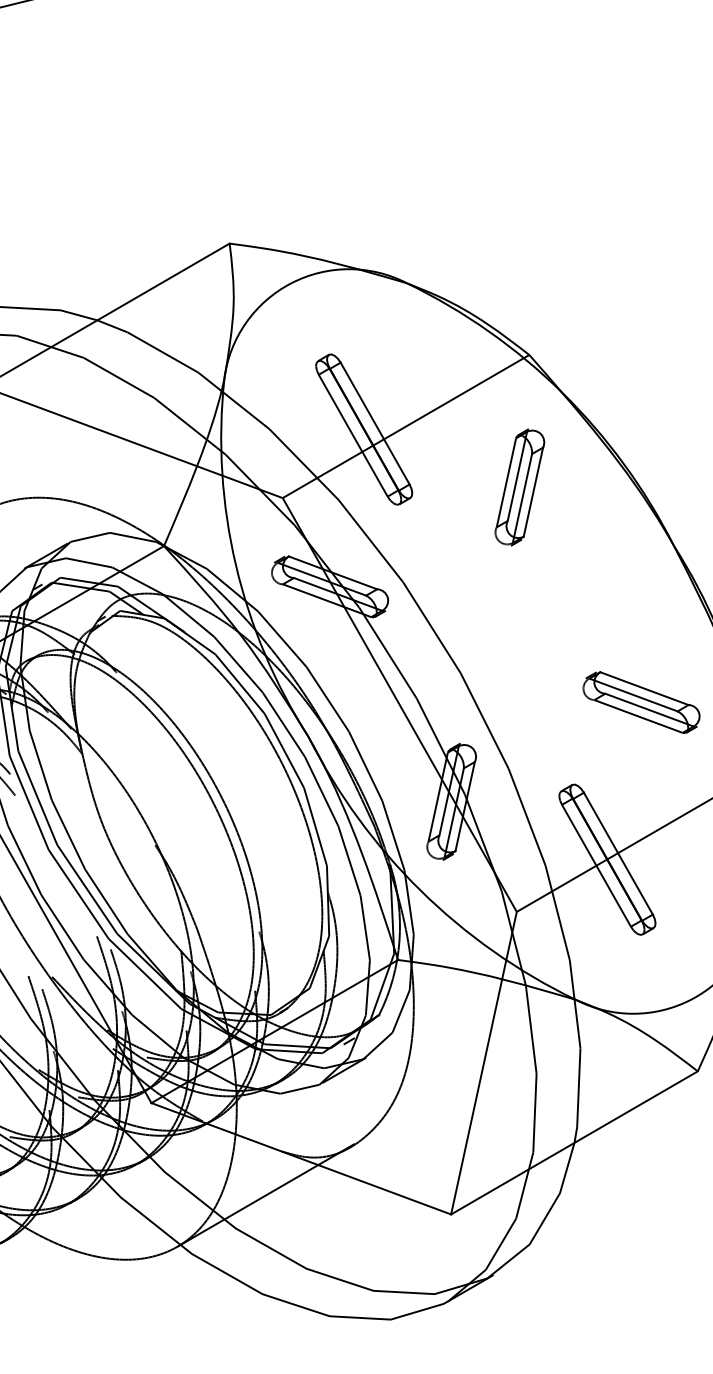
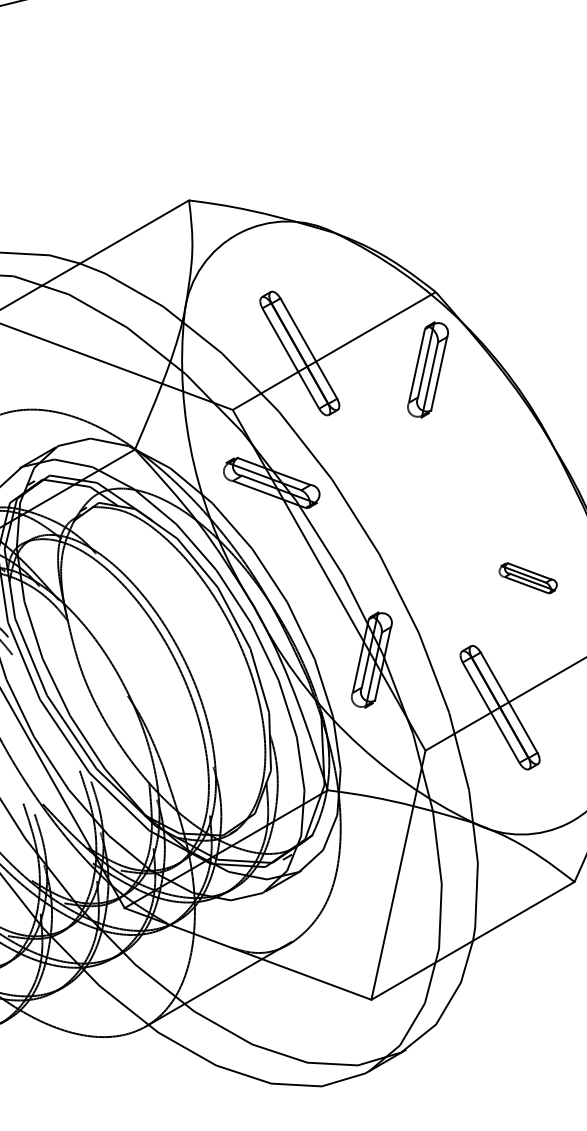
part: (519, 487) -> (427, 369), moved
part: (641, 702) -> (528, 578), size x0.6

